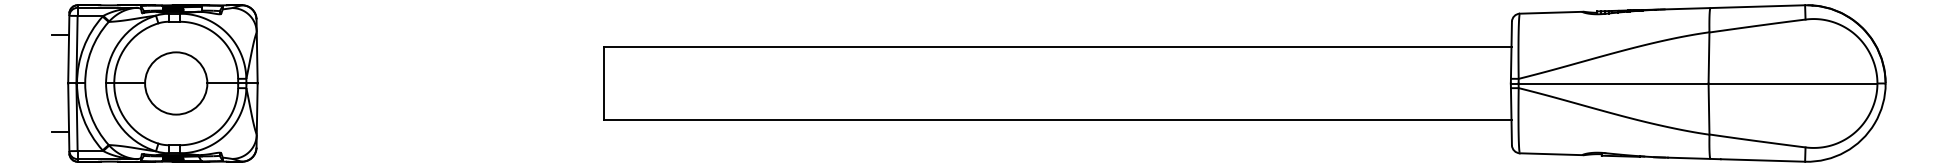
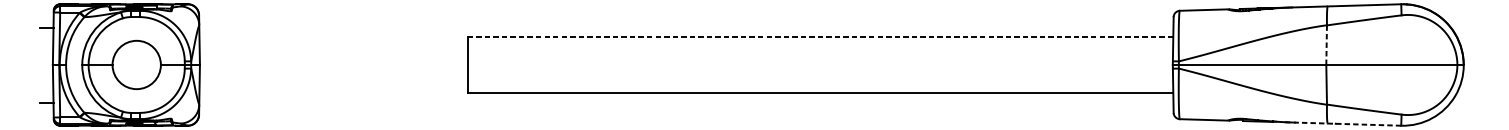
line: (1057, 47) -> (820, 37), solid -> dashed
line: (1709, 57) -> (1327, 44), solid -> dashed
line: (1729, 159) -> (1342, 123), solid -> dashed

